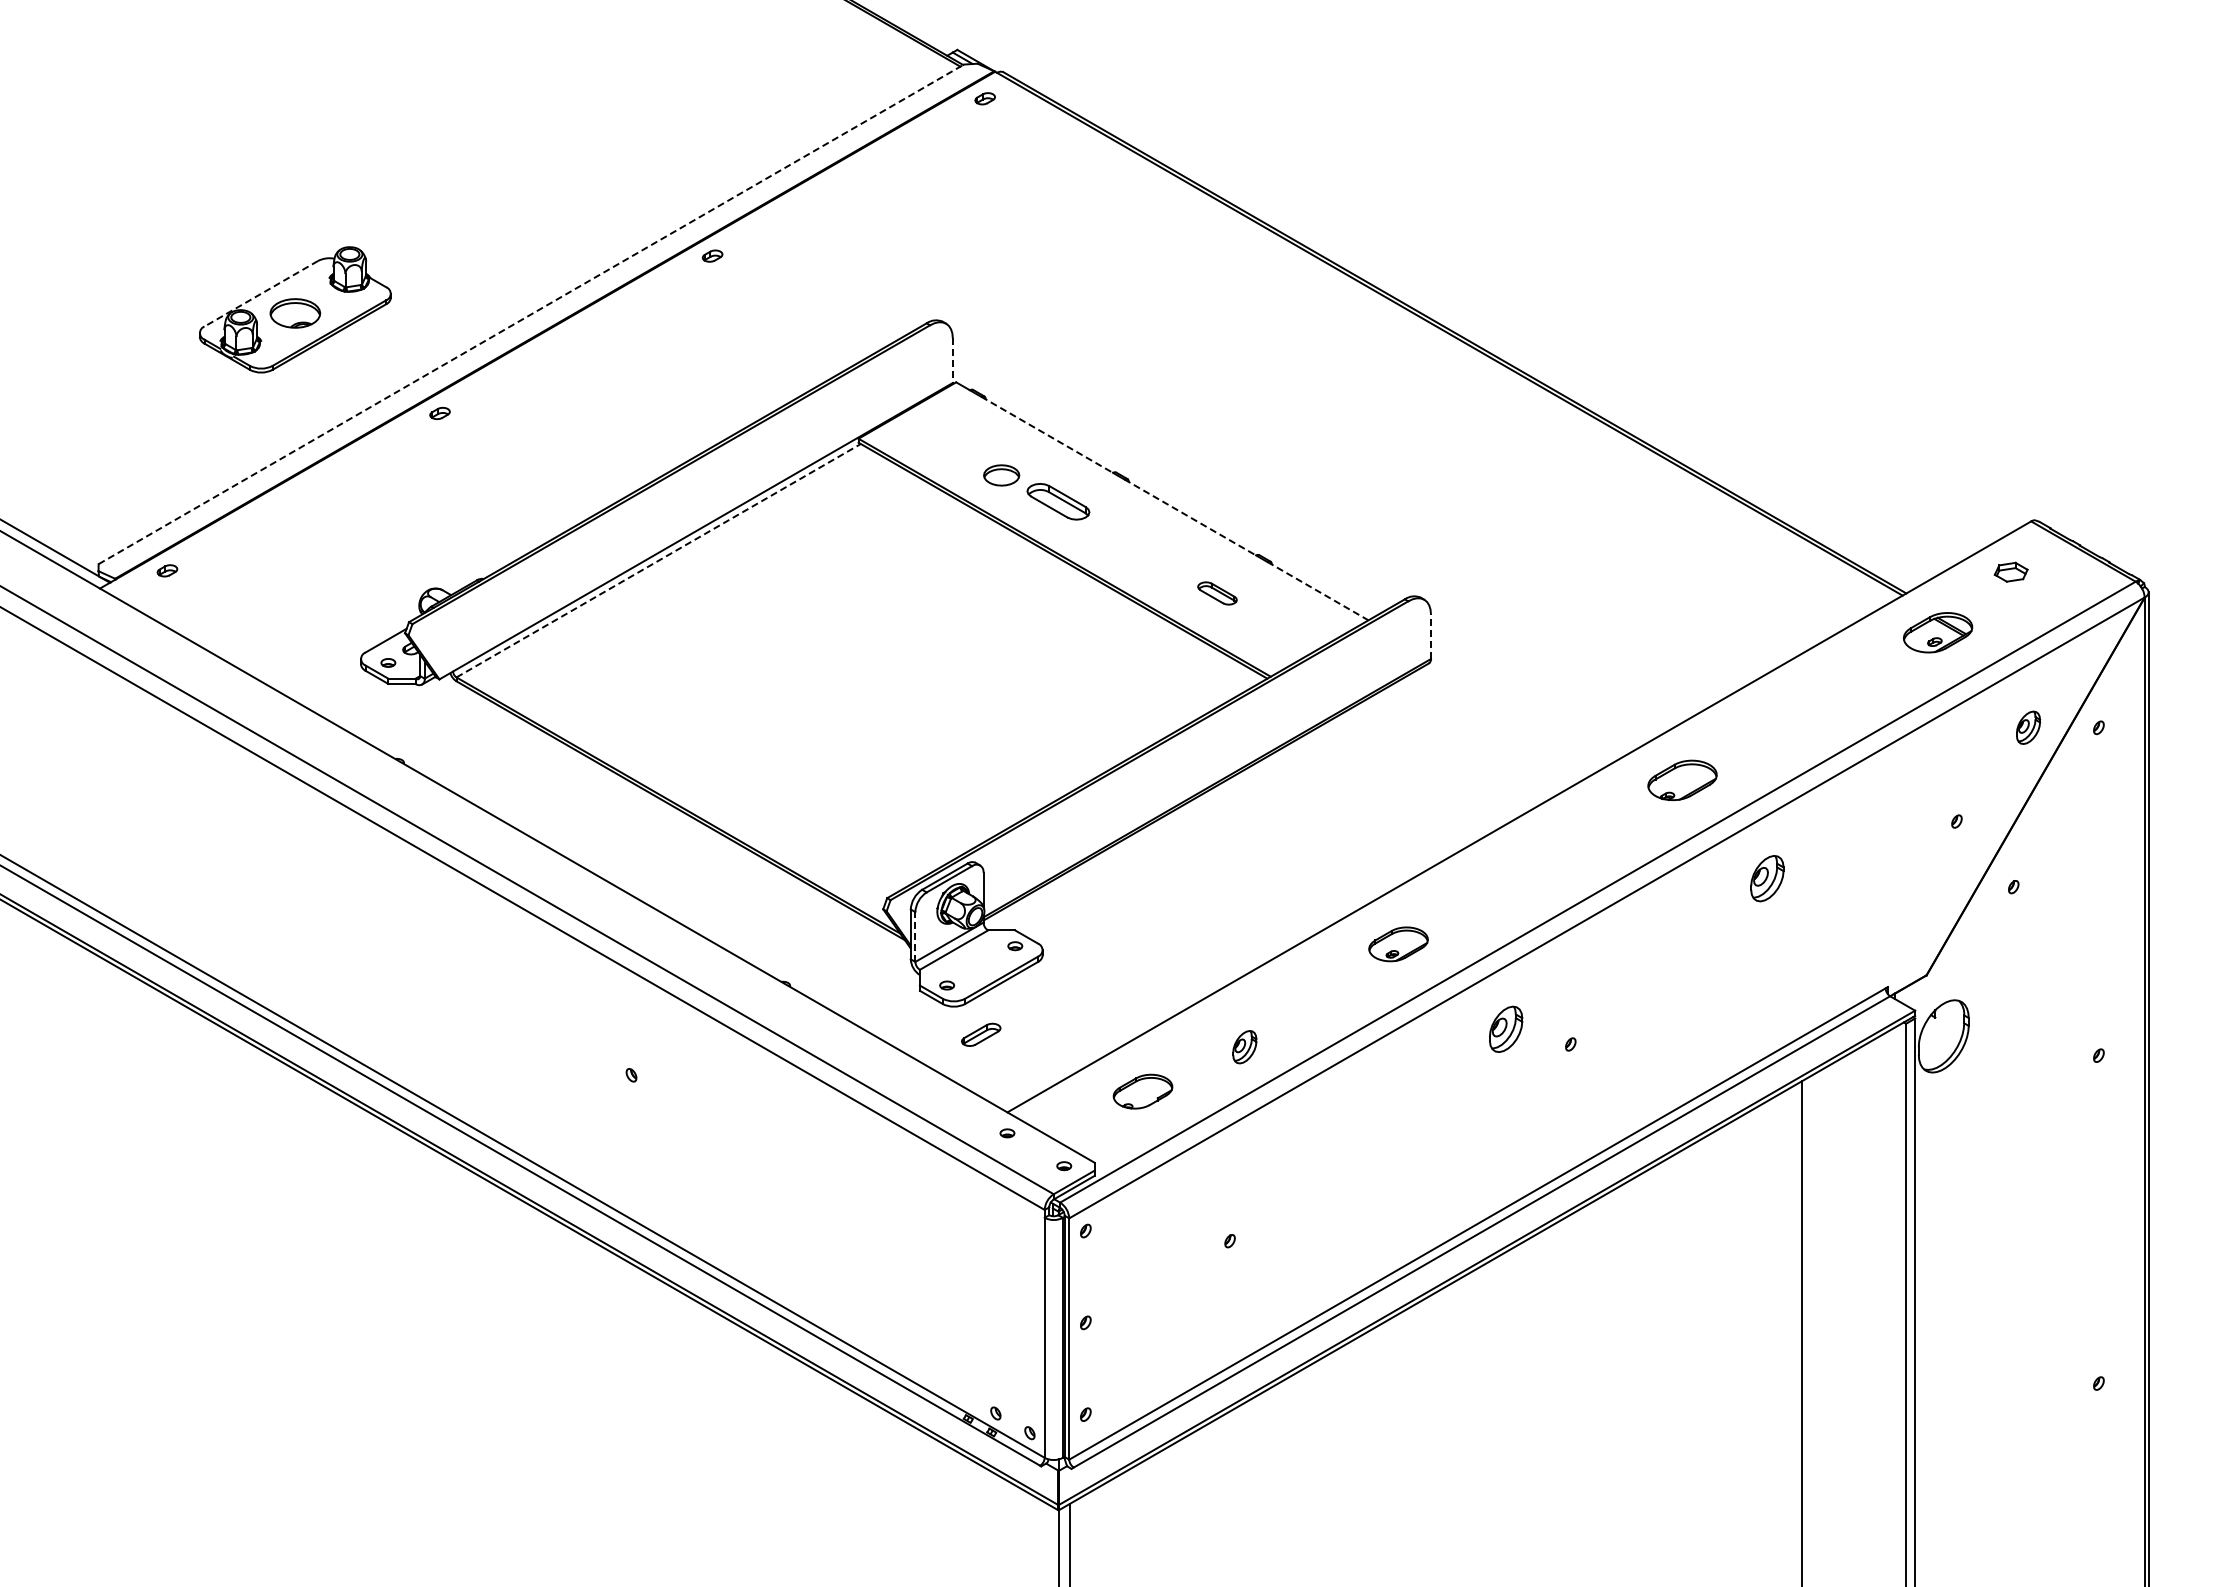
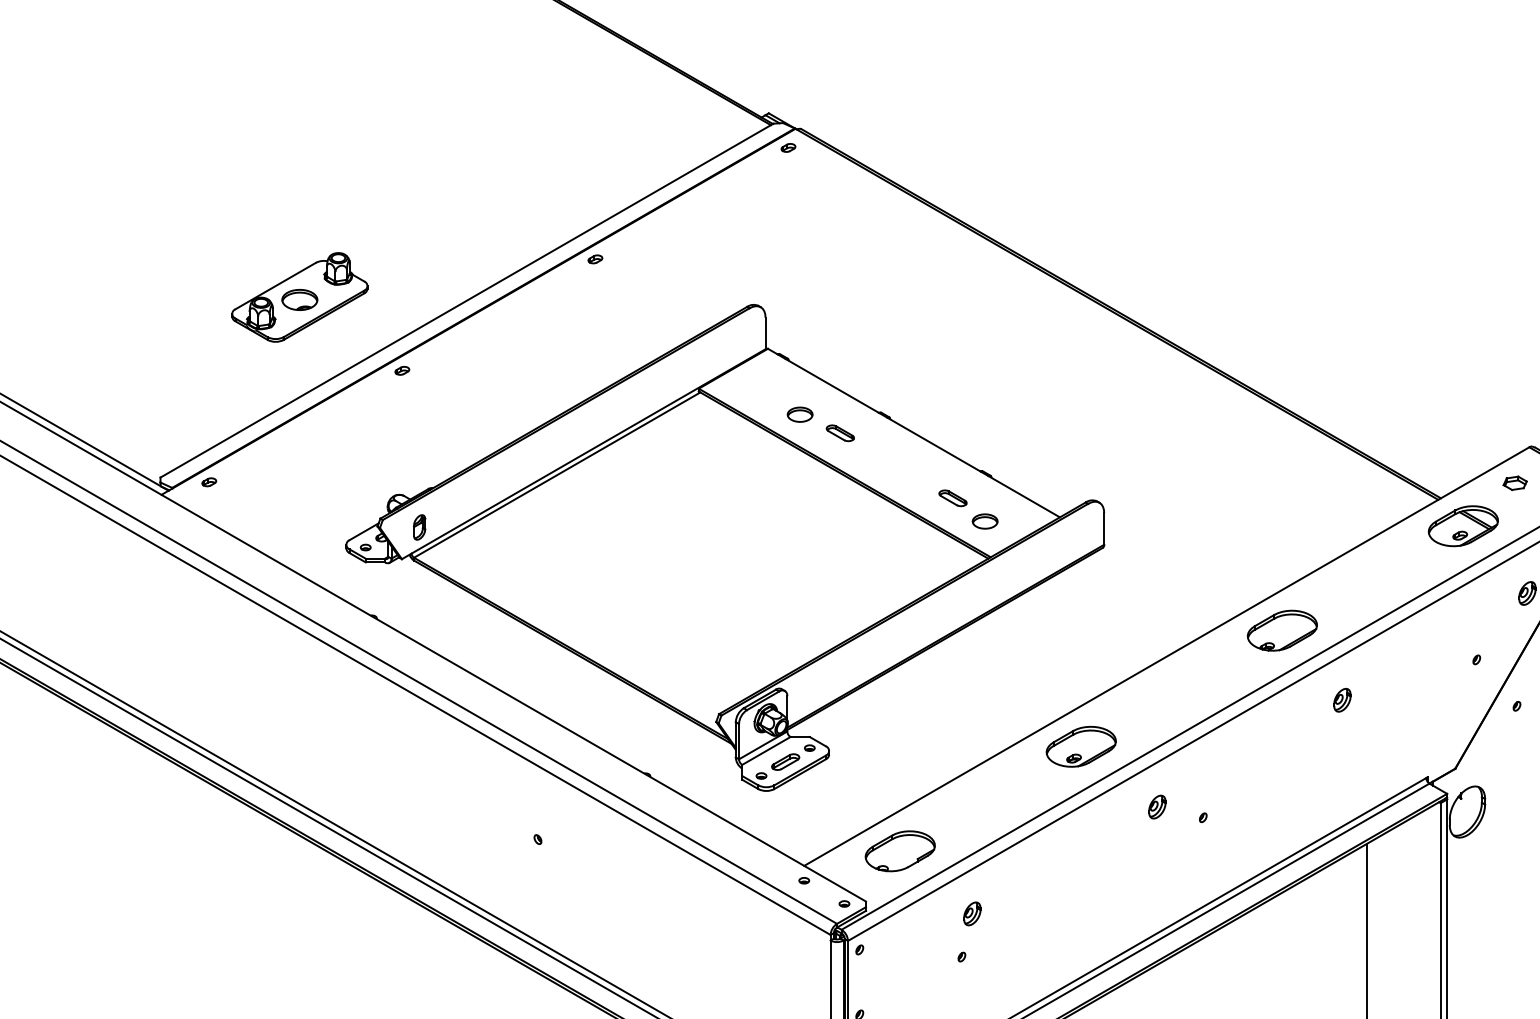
line: (261, 293) -> (275, 285), dashed -> solid
line: (531, 314) -> (467, 300), dashed -> solid
line: (952, 361) -> (765, 334), dashed -> solid
line: (1047, 435) -> (832, 386), dashed -> solid
part: (1058, 501) -> (840, 433), size x0.62
line: (1190, 517) -> (933, 444), dashed -> solid
line: (659, 560) -> (557, 474), dashed -> solid
line: (1318, 591) -> (1024, 496), dashed -> solid
part: (1262, 626) -> (984, 521), added
part: (1937, 632) -> (1463, 525), size x1.43
part: (464, 634) -> (419, 527), added
line: (1430, 636) -> (1103, 528), dashed -> solid
part: (1682, 780) -> (1282, 630), size x1.43
part: (1766, 878) -> (1341, 700), size x0.71
line: (915, 937) -> (739, 742), dashed -> solid
part: (1398, 944) -> (1081, 746), size x1.67
part: (1505, 1029) -> (1157, 807), size x0.71
part: (981, 1034) -> (785, 761), moved
part: (1244, 1047) -> (972, 914), moved
part: (1142, 1091) -> (899, 851), size x1.67

